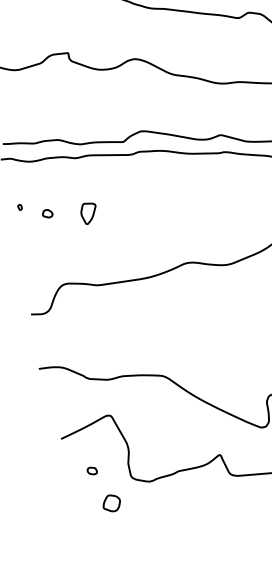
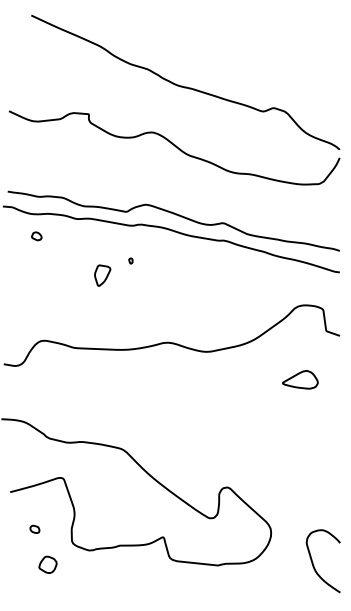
part: (19, 207) -> (130, 260), moved
part: (47, 213) -> (36, 236), moved
part: (88, 213) -> (102, 275), moved

